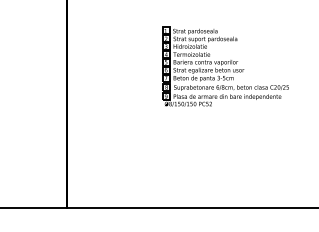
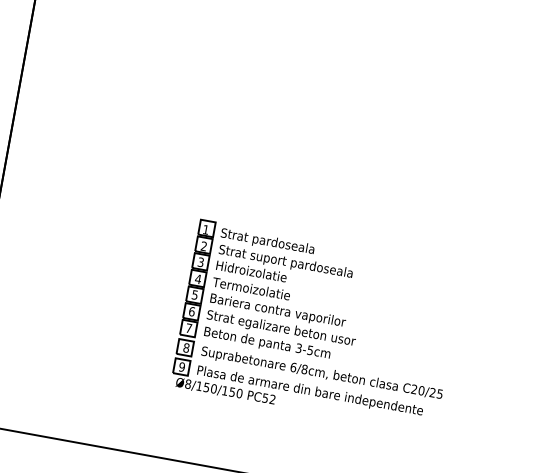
part: (225, 66) -> (317, 326), moved

